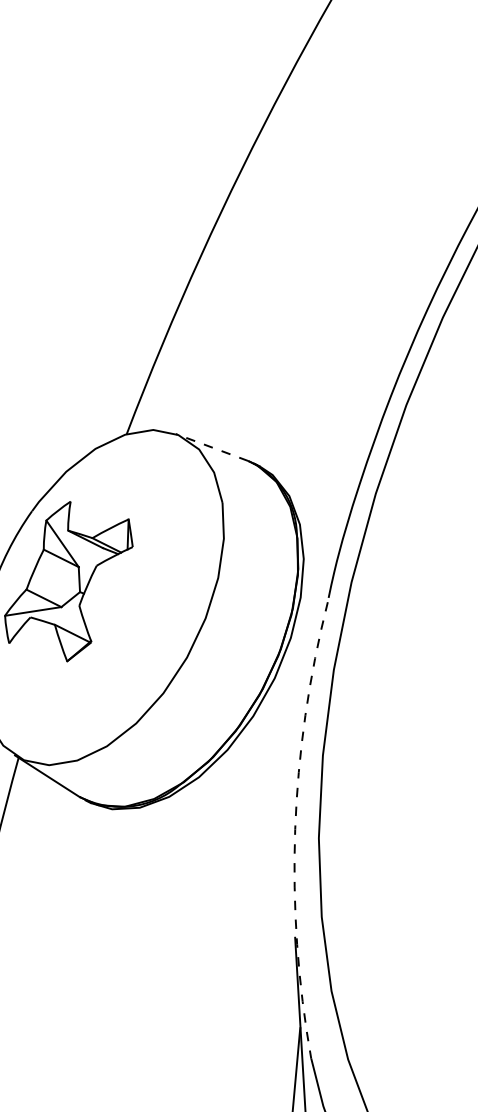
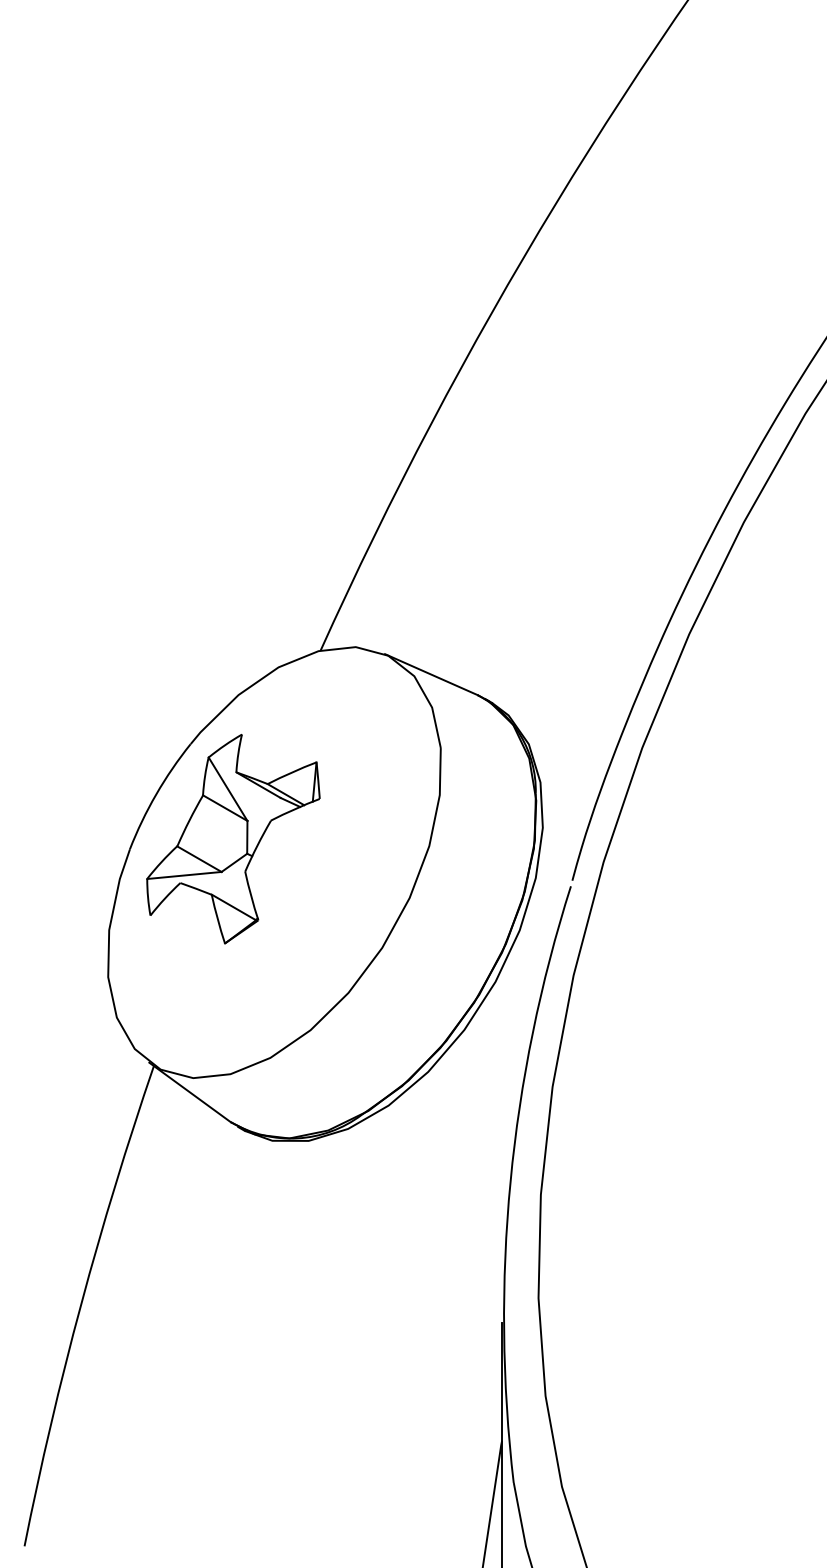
line: (212, 447) -> (431, 674), dashed -> solid
arc: (295, 829) -> (510, 1181), dashed -> solid

